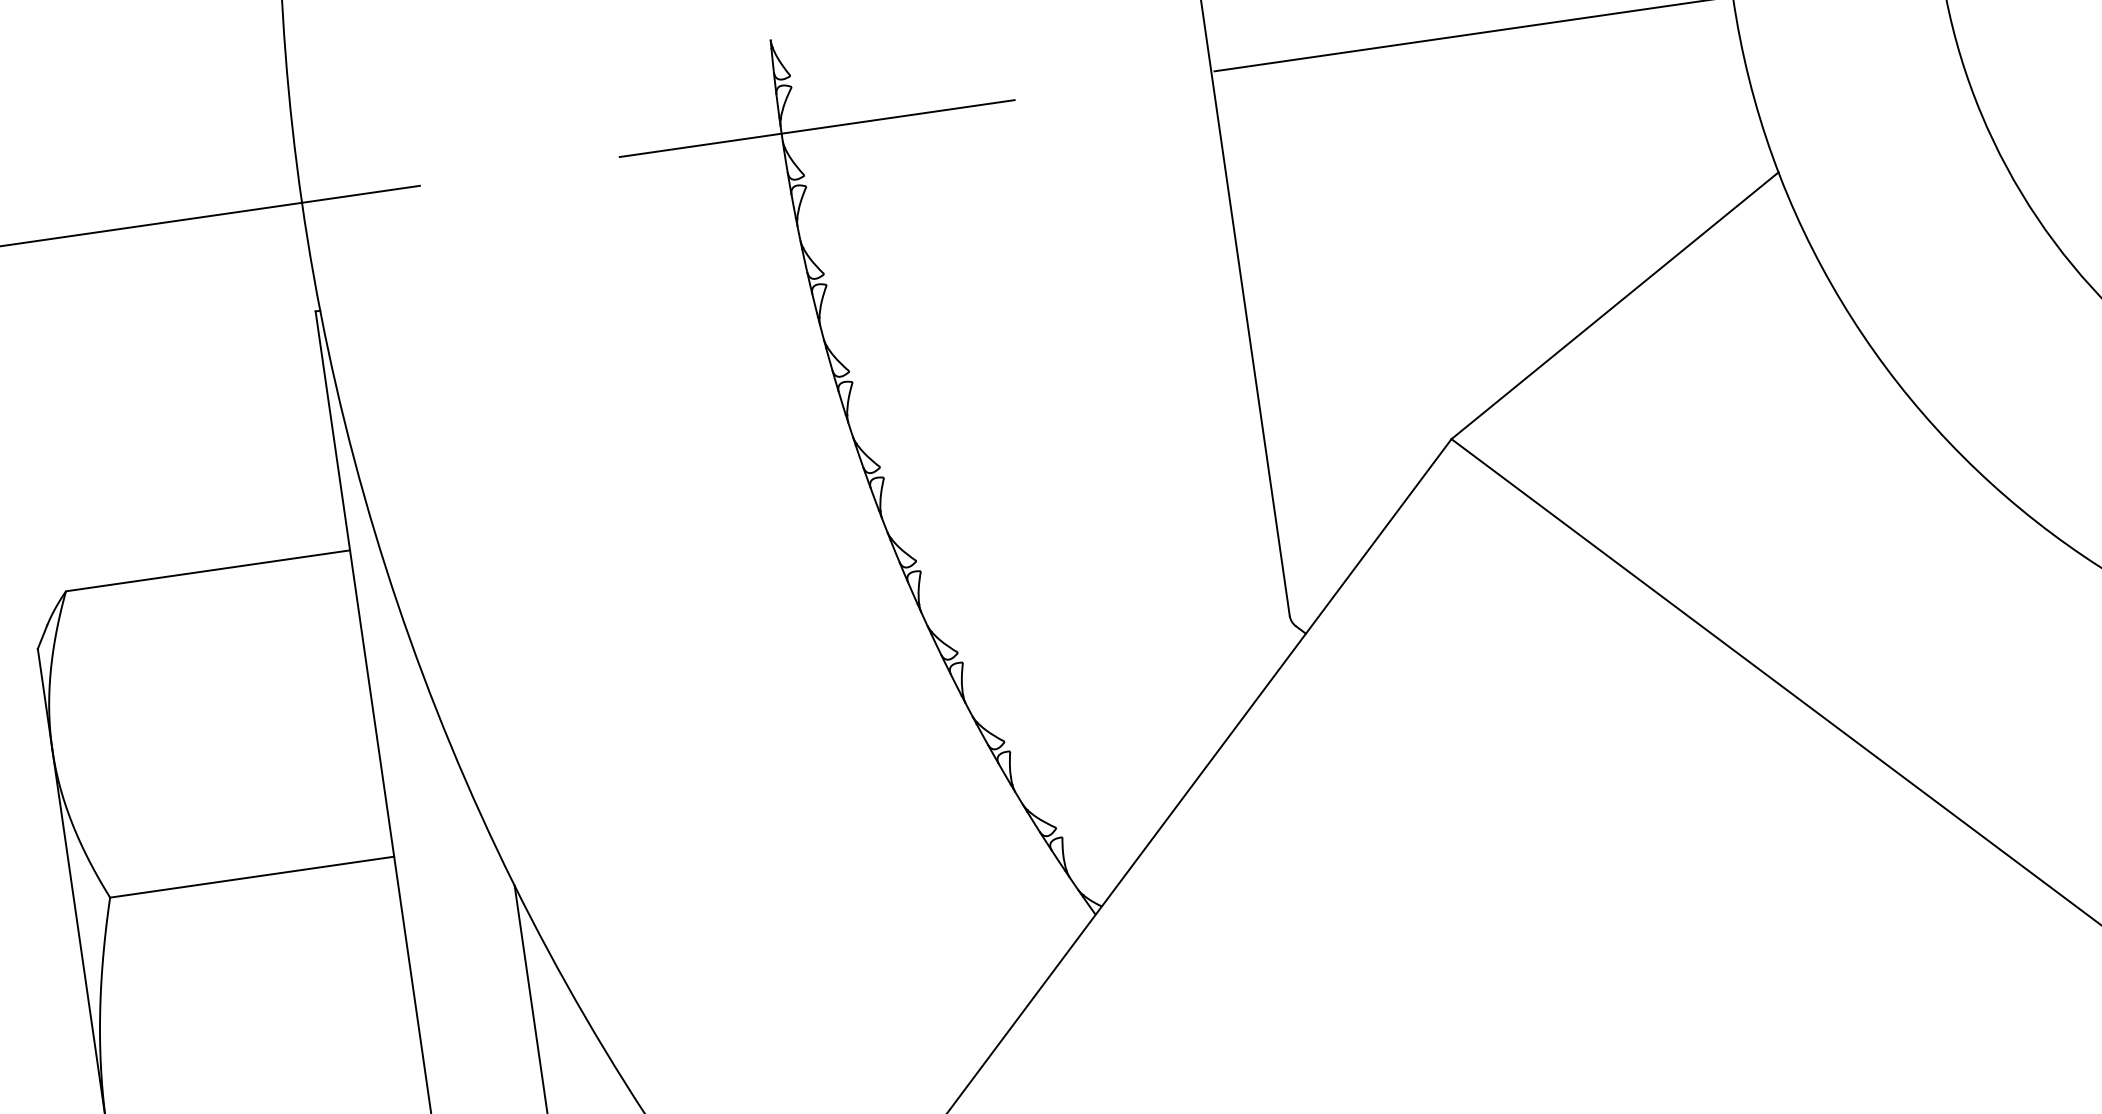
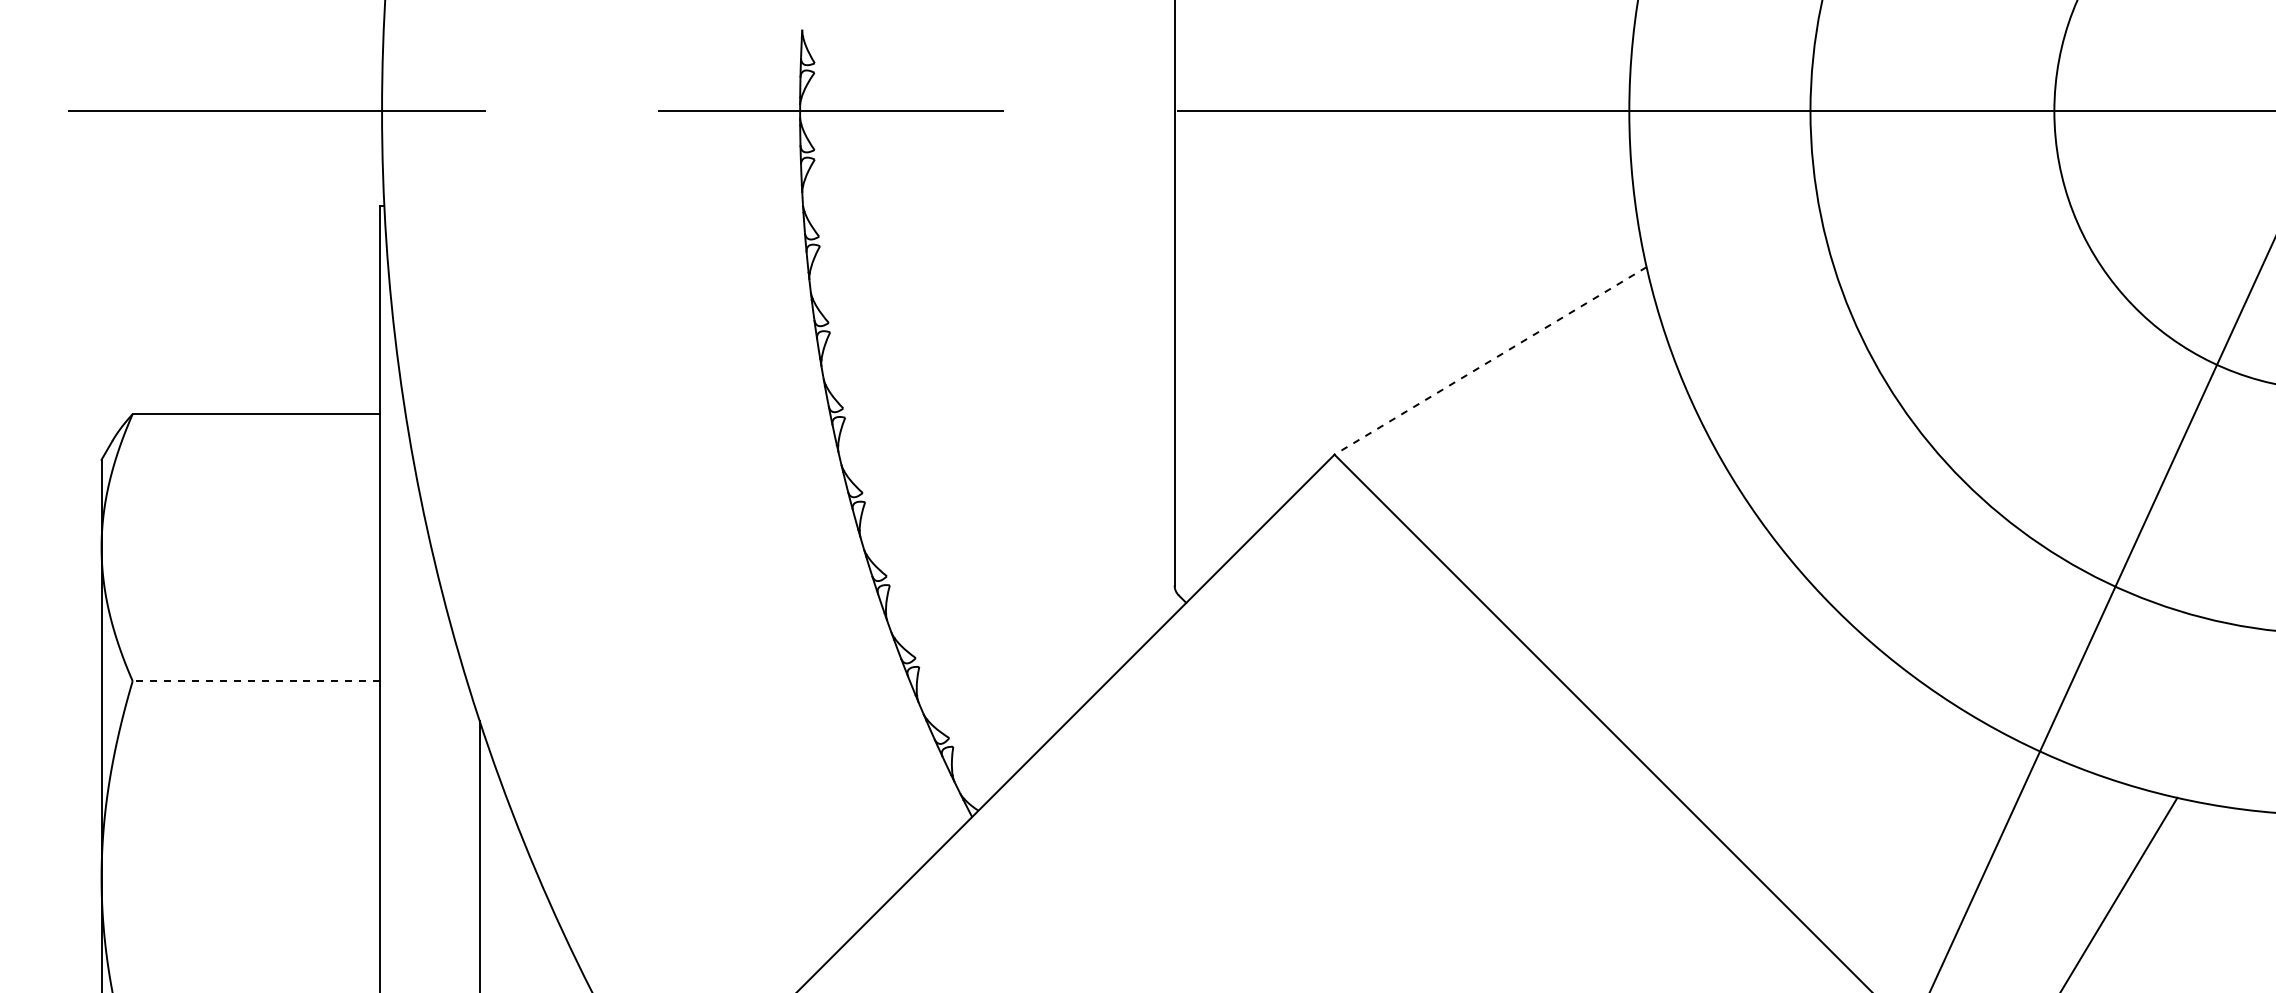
line: (1615, 306) -> (1490, 361), solid -> dashed
line: (252, 877) -> (256, 681), solid -> dashed

